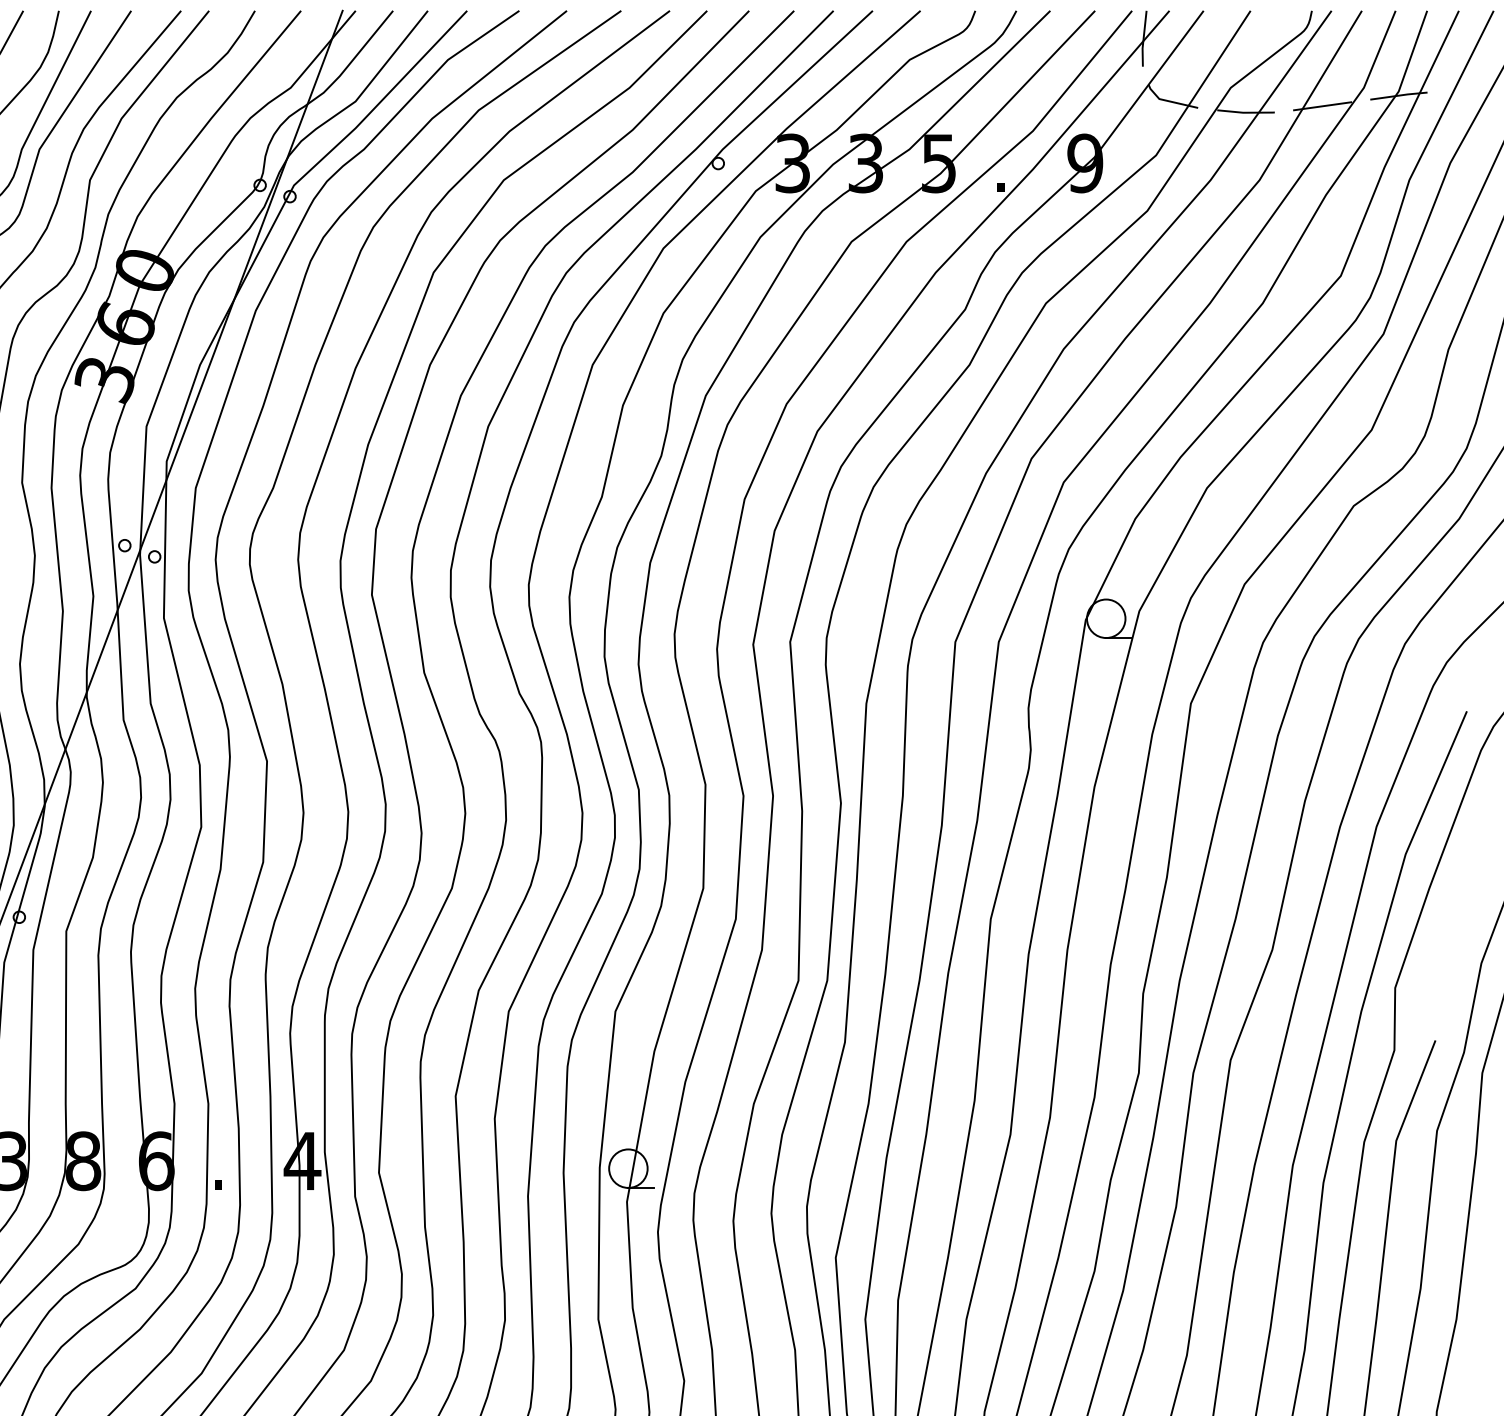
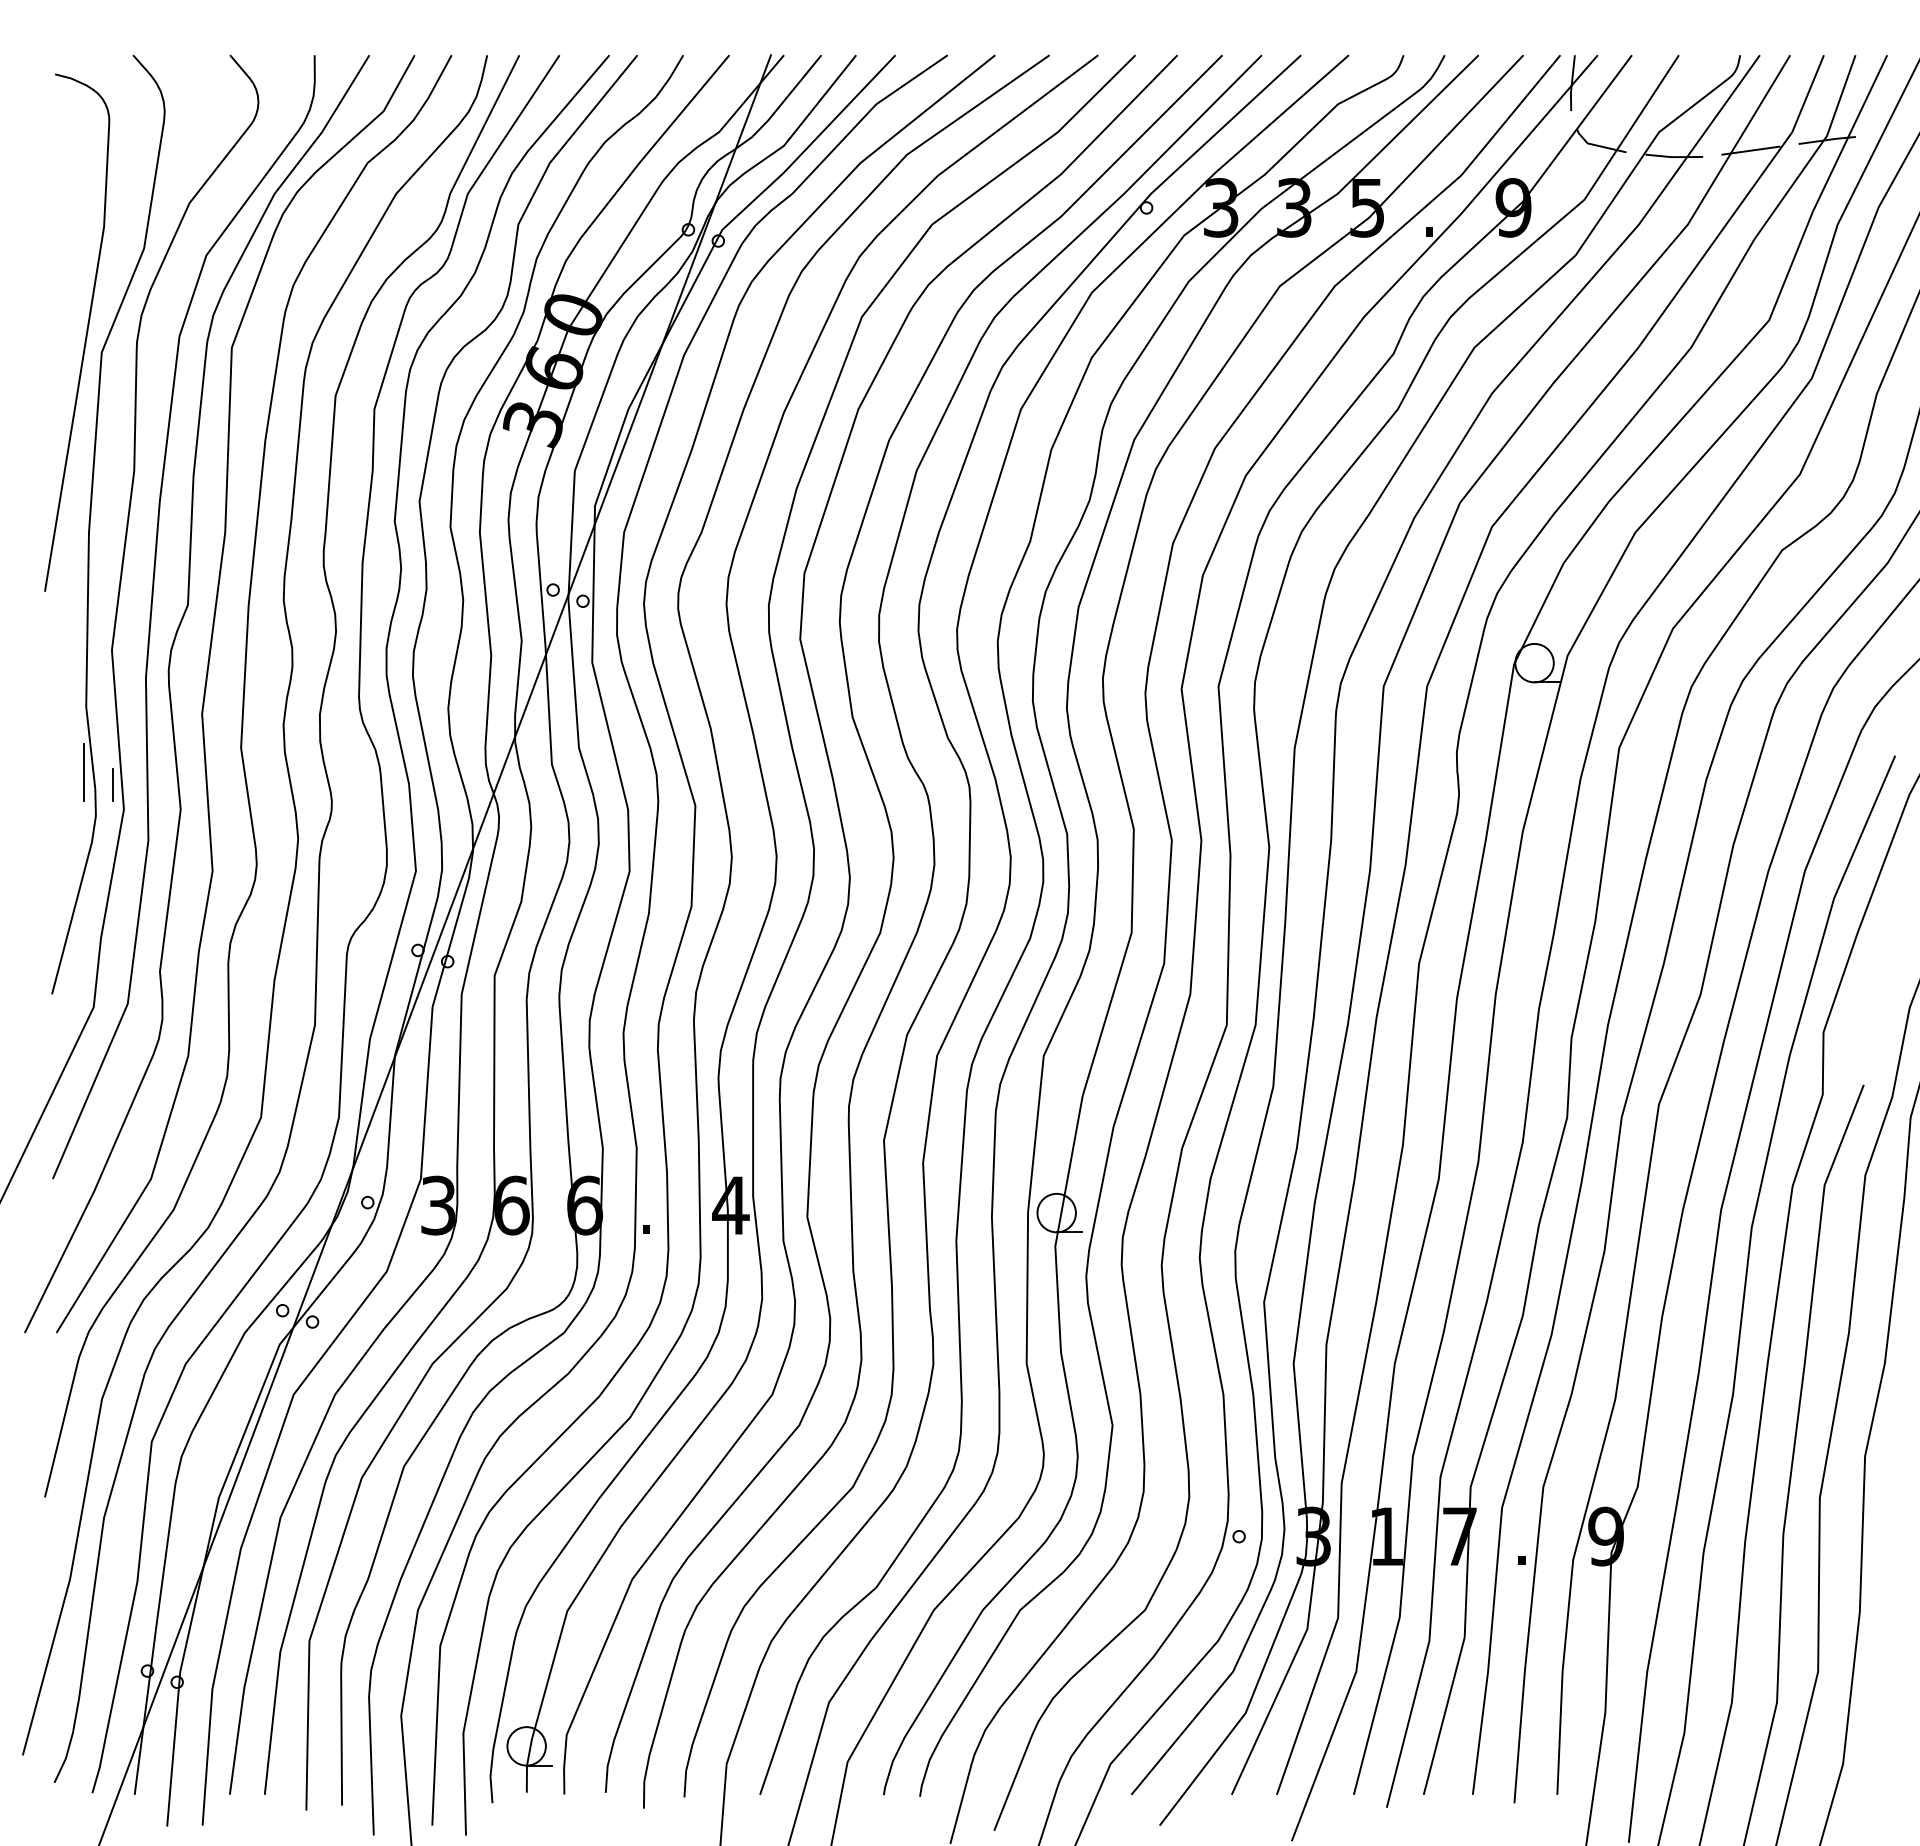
text: (83, 1161) -> (511, 1205), 8 -> 6

